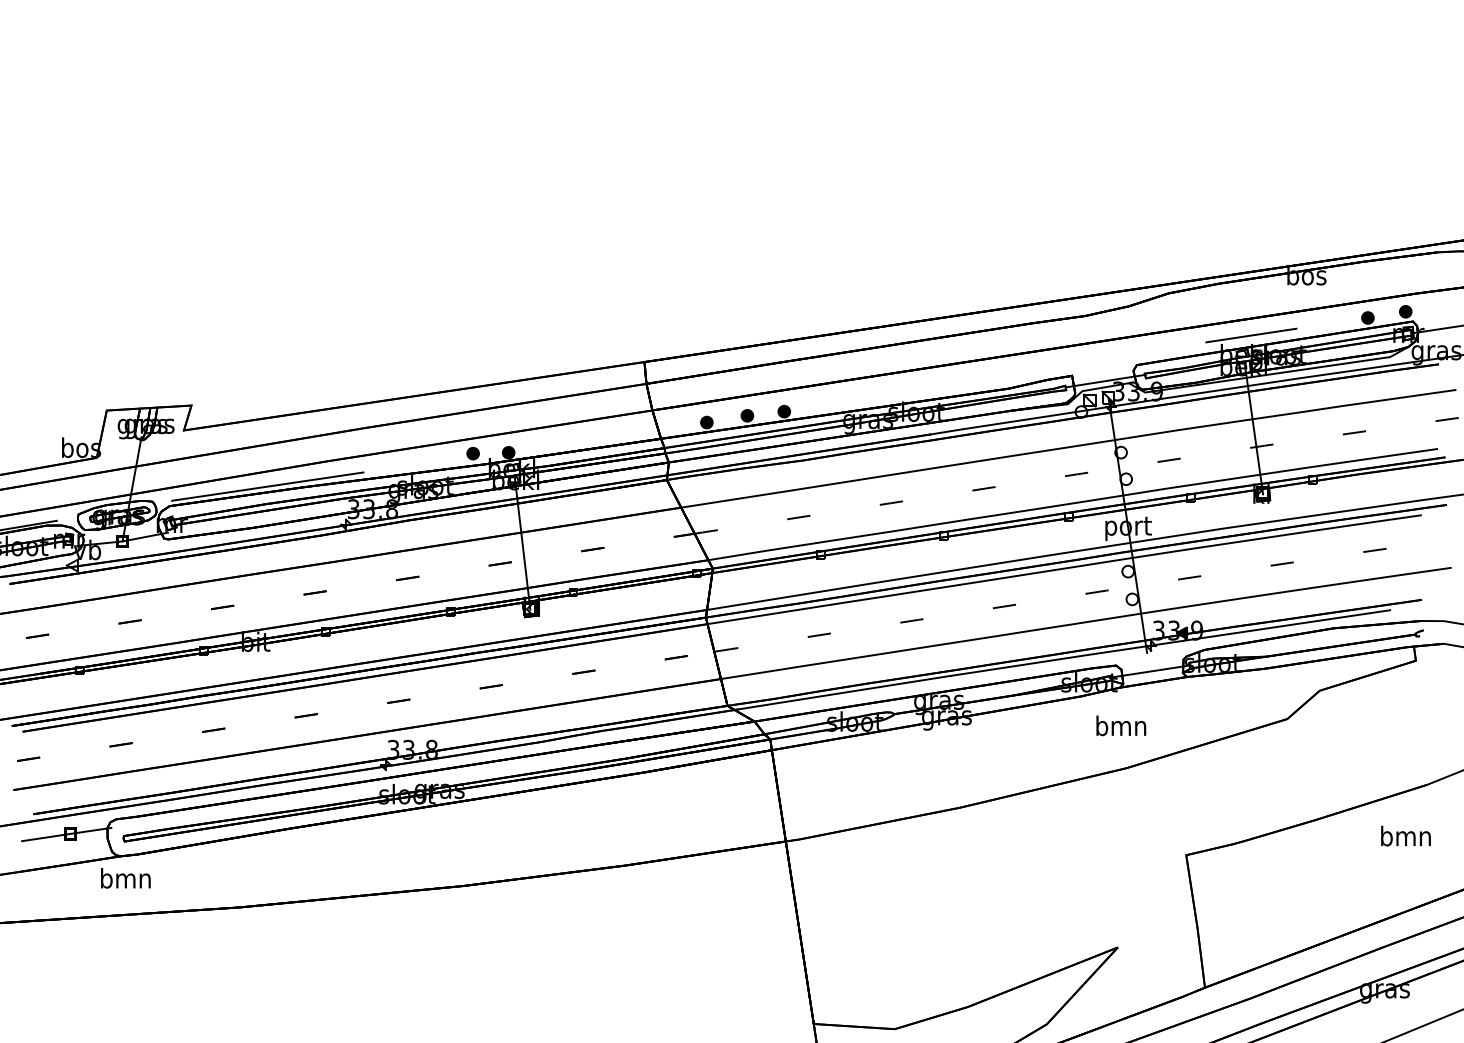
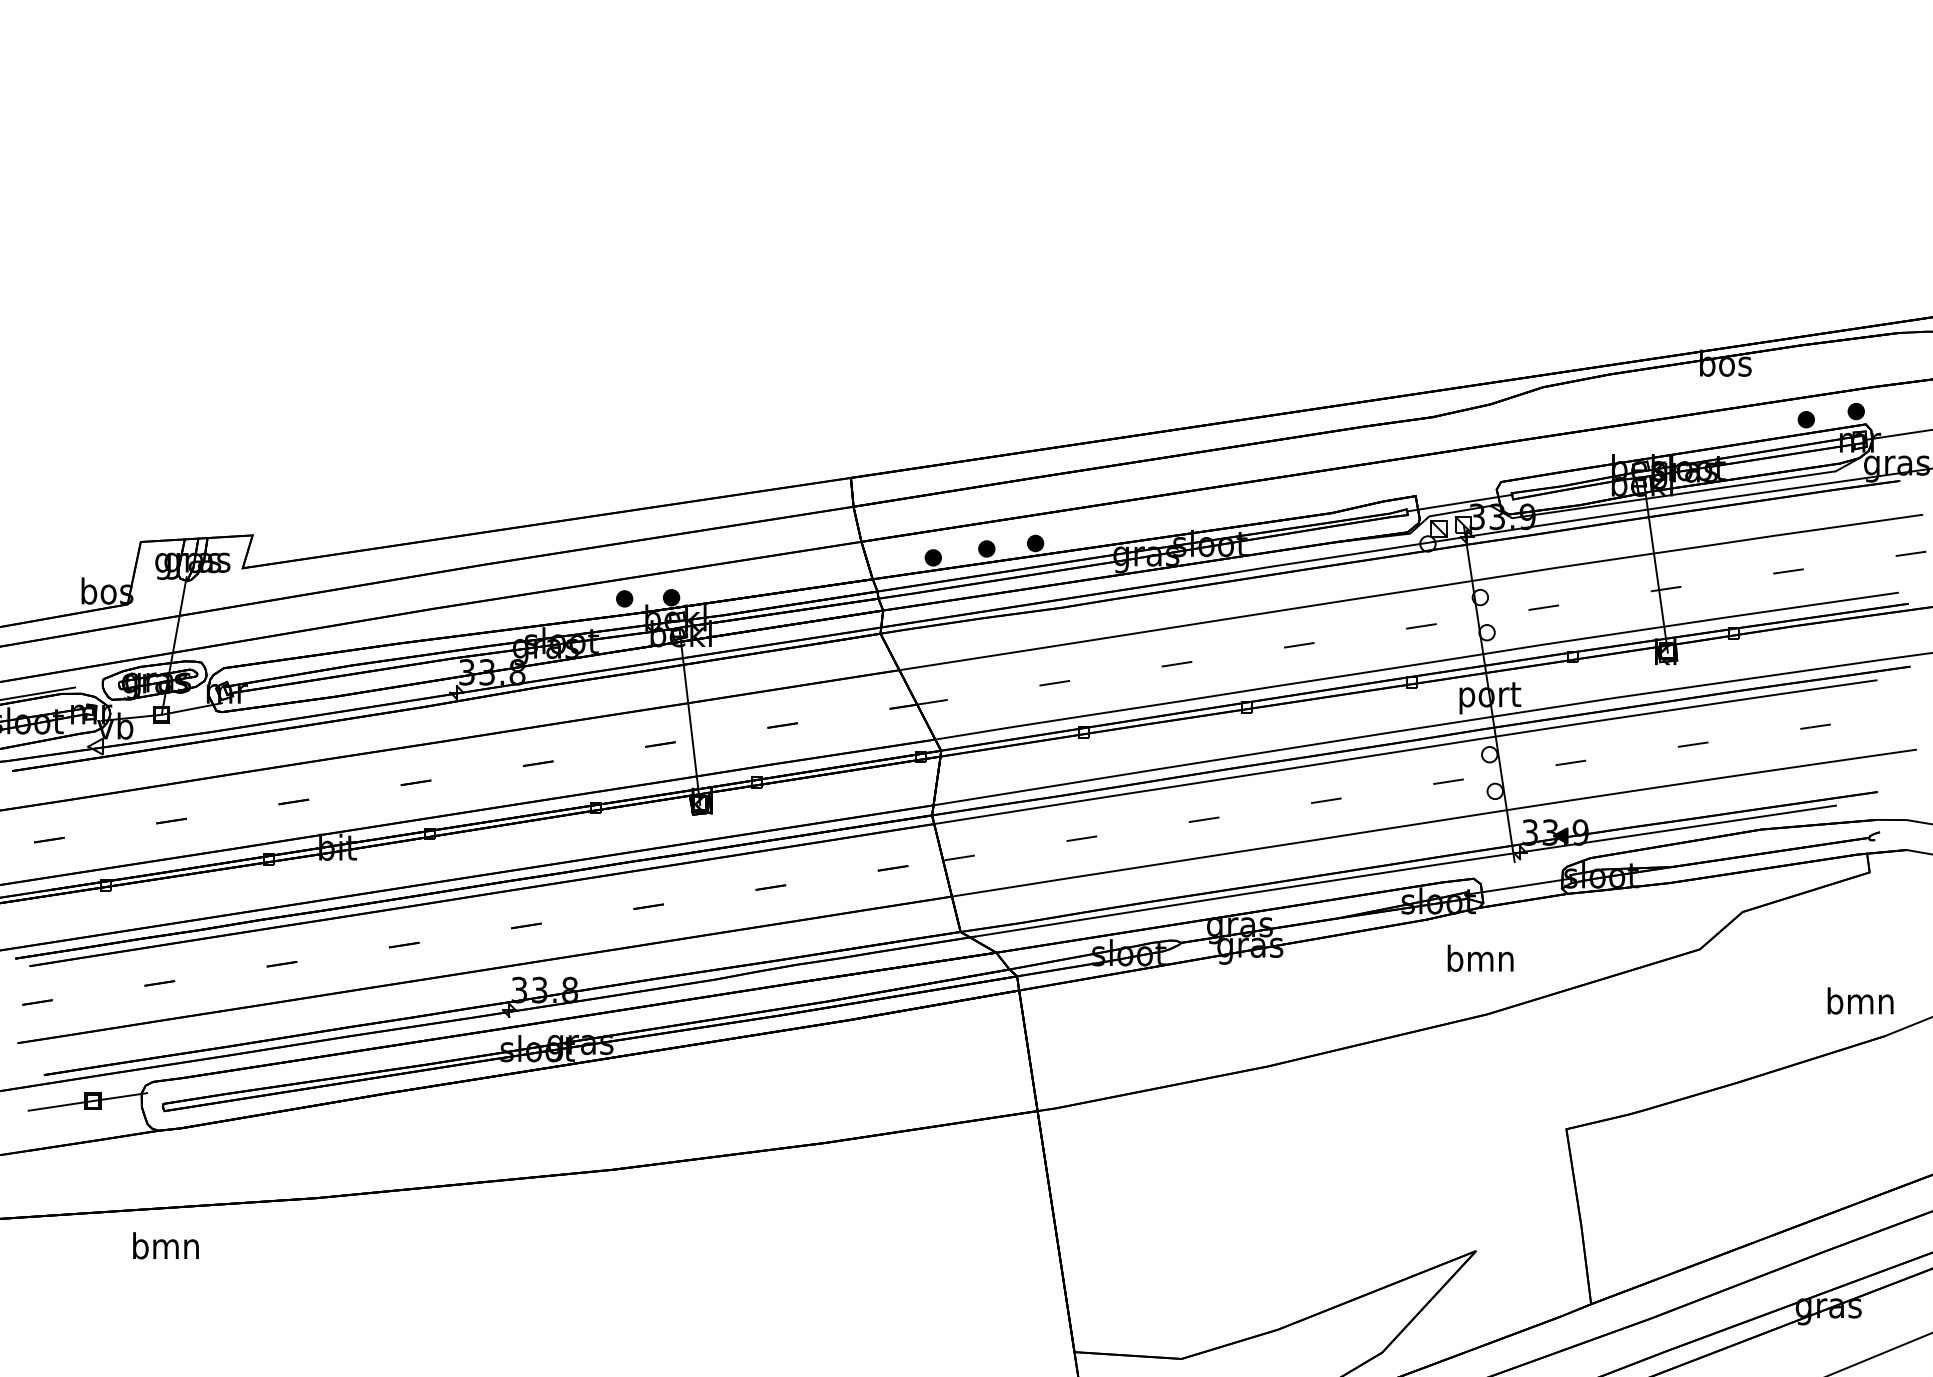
line: (1250, 335) -> (1651, 442), removed
line: (267, 486) -> (353, 642), removed
text: (1405, 835) -> (1860, 1000), moved
text: (125, 878) -> (165, 1245), moved

